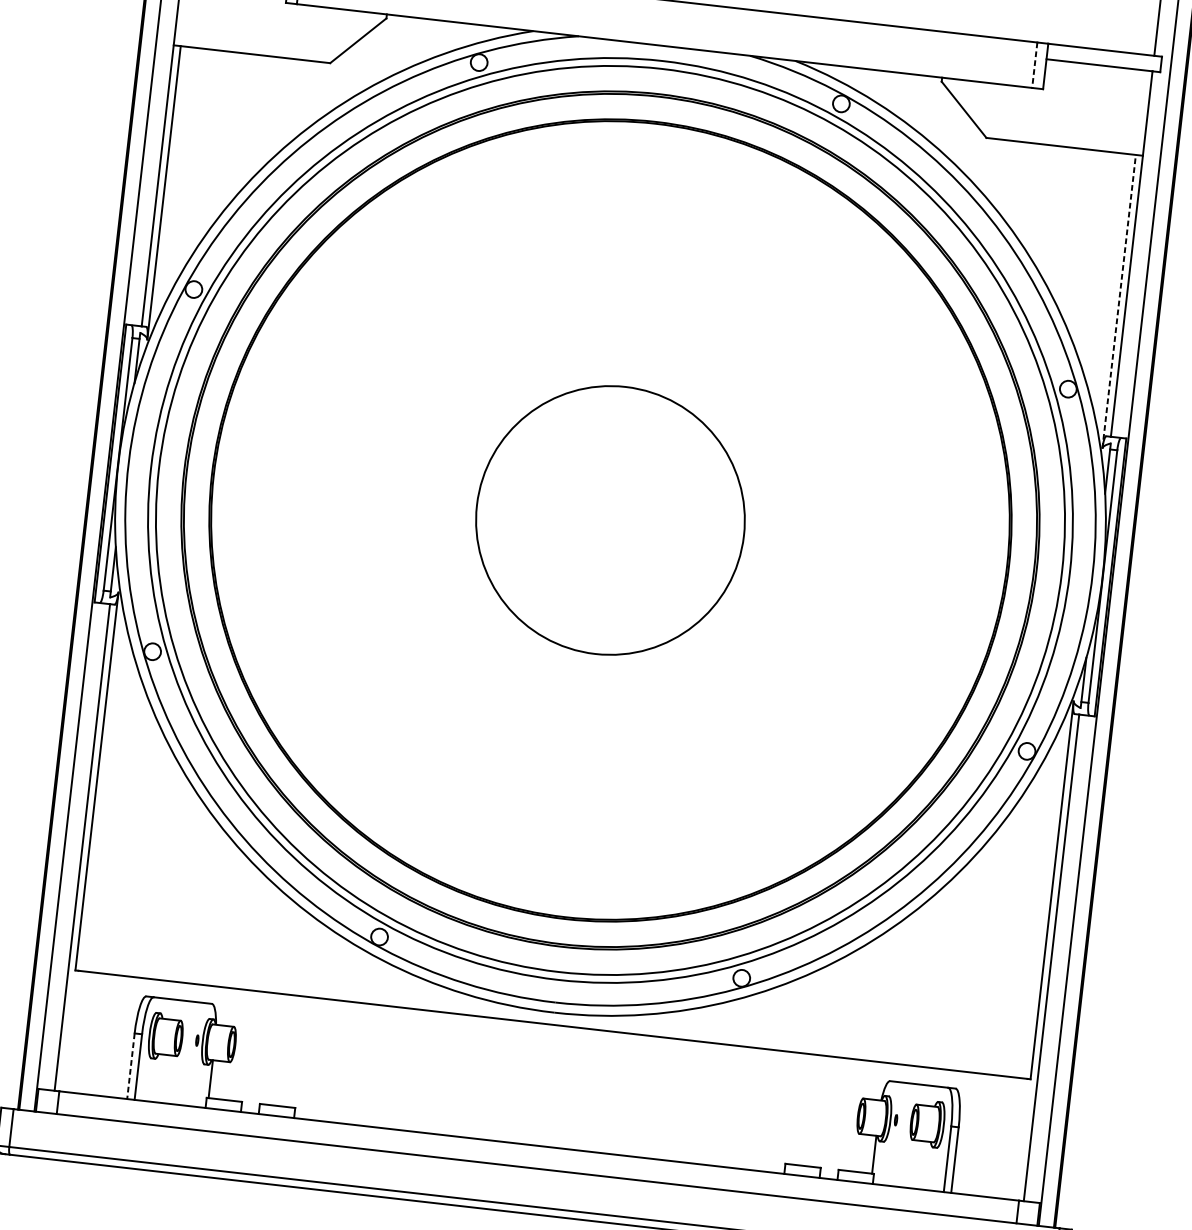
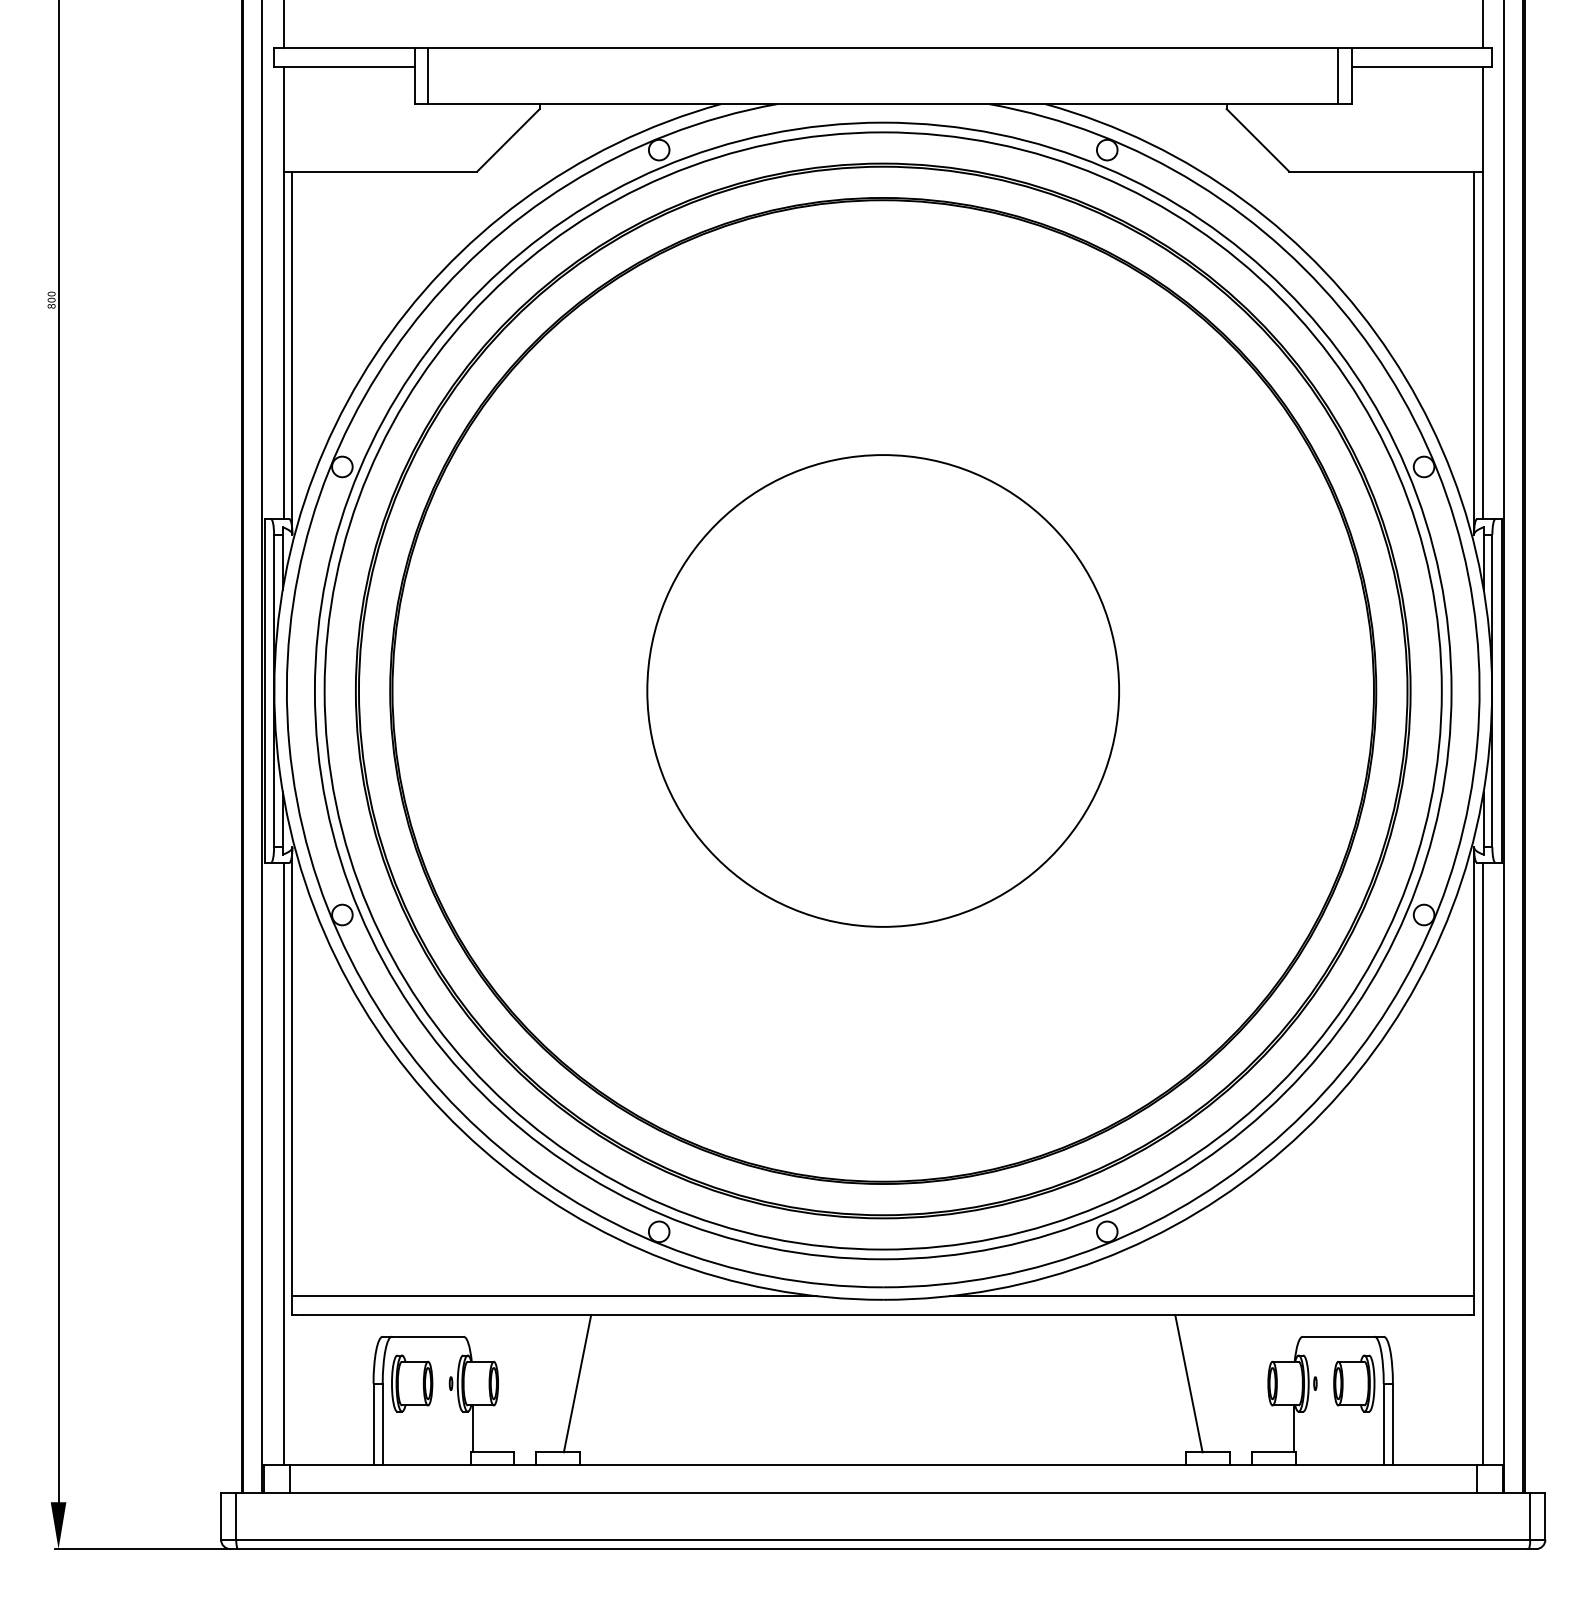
line: (1035, 65) -> (1338, 76), dashed -> solid
line: (1119, 302) -> (1474, 353), dashed -> solid
circle: (610, 520) -> (883, 690), size x1.43
line: (288, 979) -> (554, 1296), added
line: (820, 1040) -> (1211, 1296), added
line: (299, 1052) -> (577, 1383), added
line: (130, 1066) -> (373, 1424), dashed -> solid
line: (793, 1108) -> (1188, 1383), added

